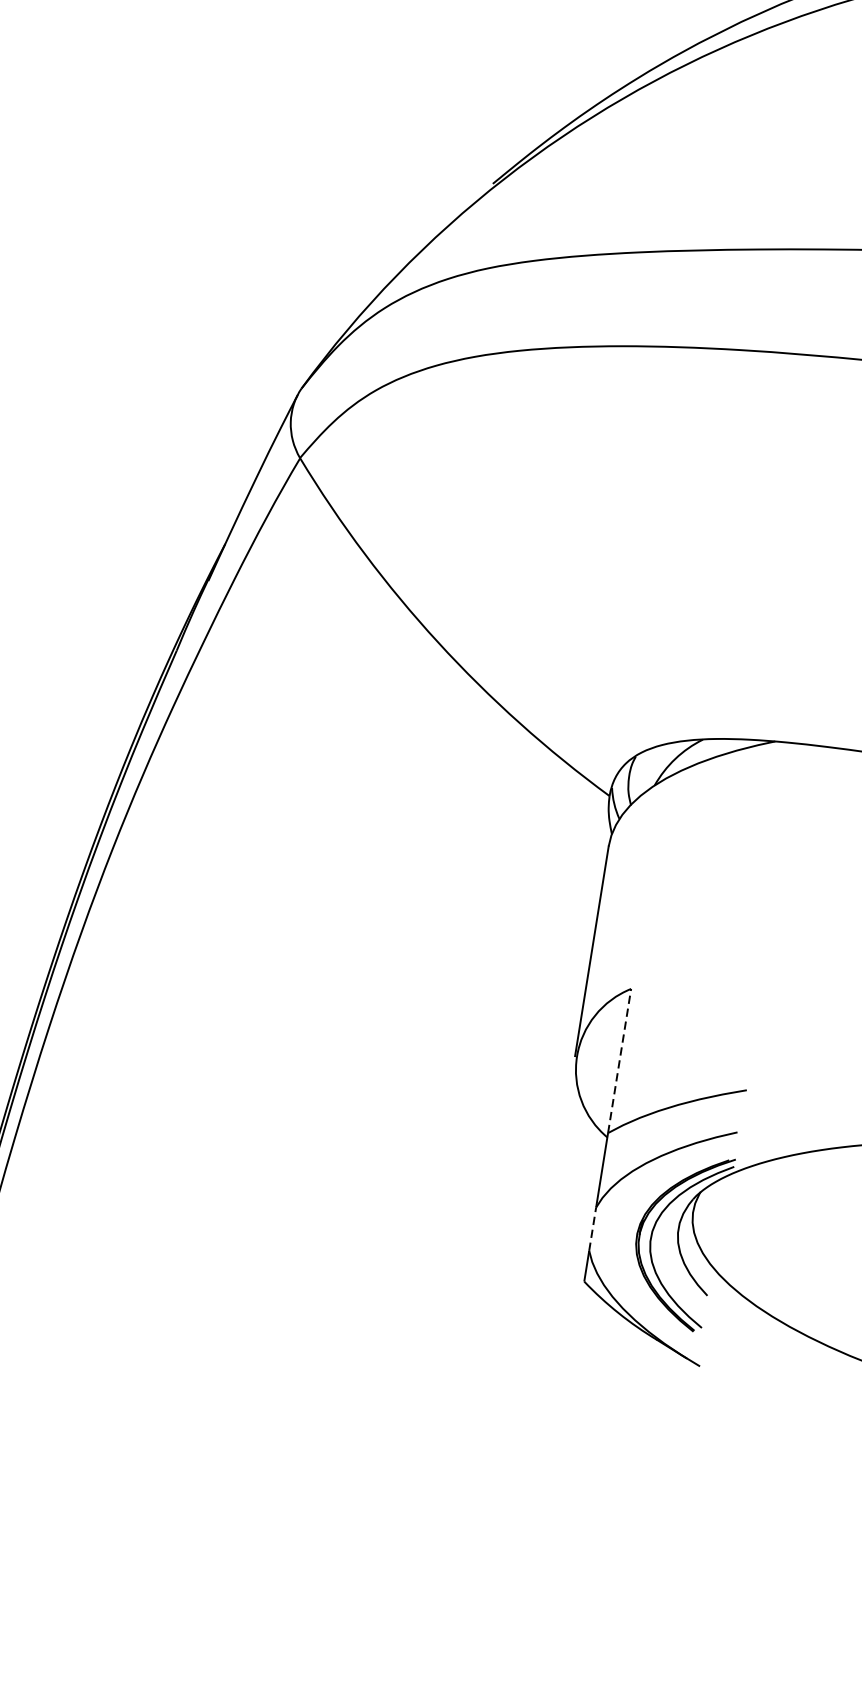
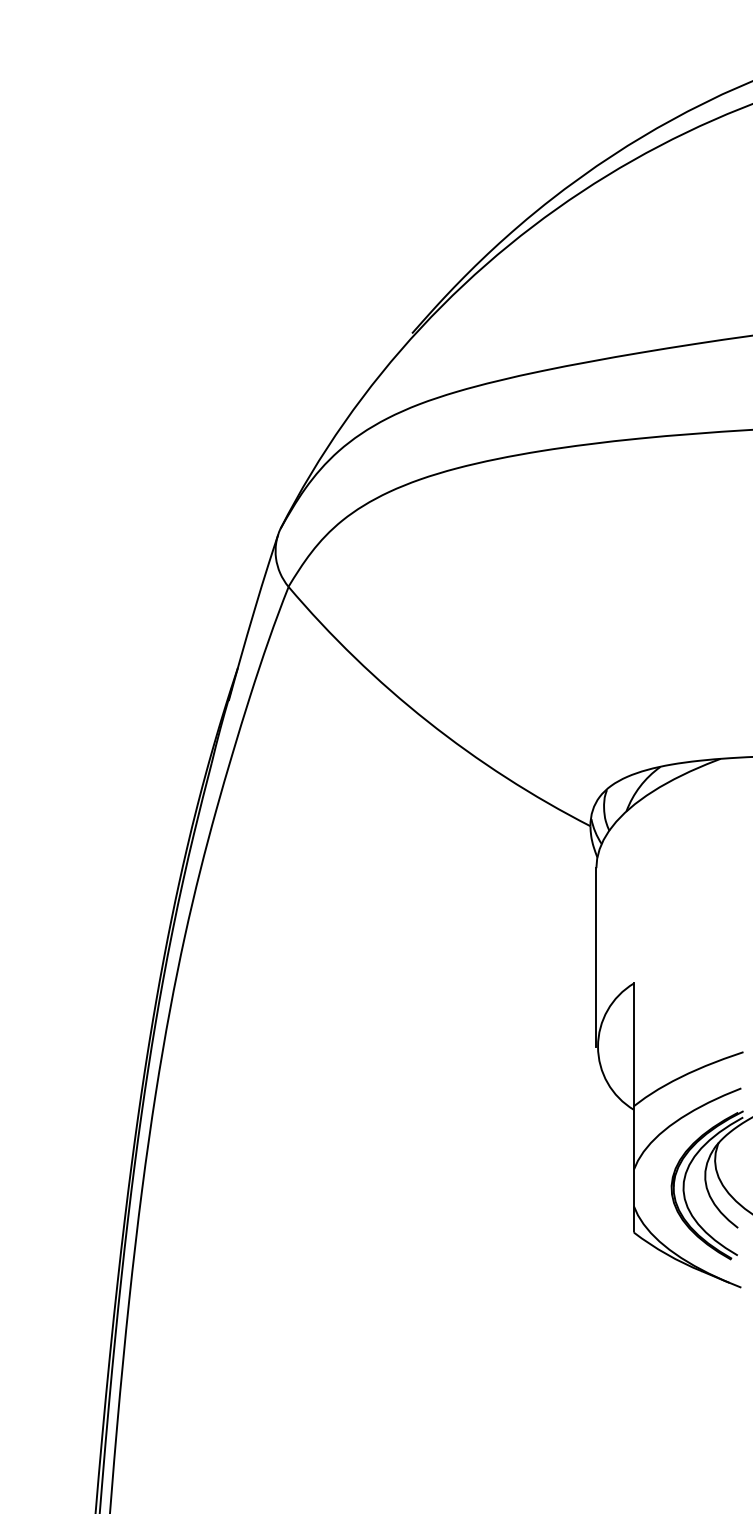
line: (619, 1060) -> (633, 1044), dashed -> solid
line: (592, 1228) -> (633, 1187), dashed -> solid

